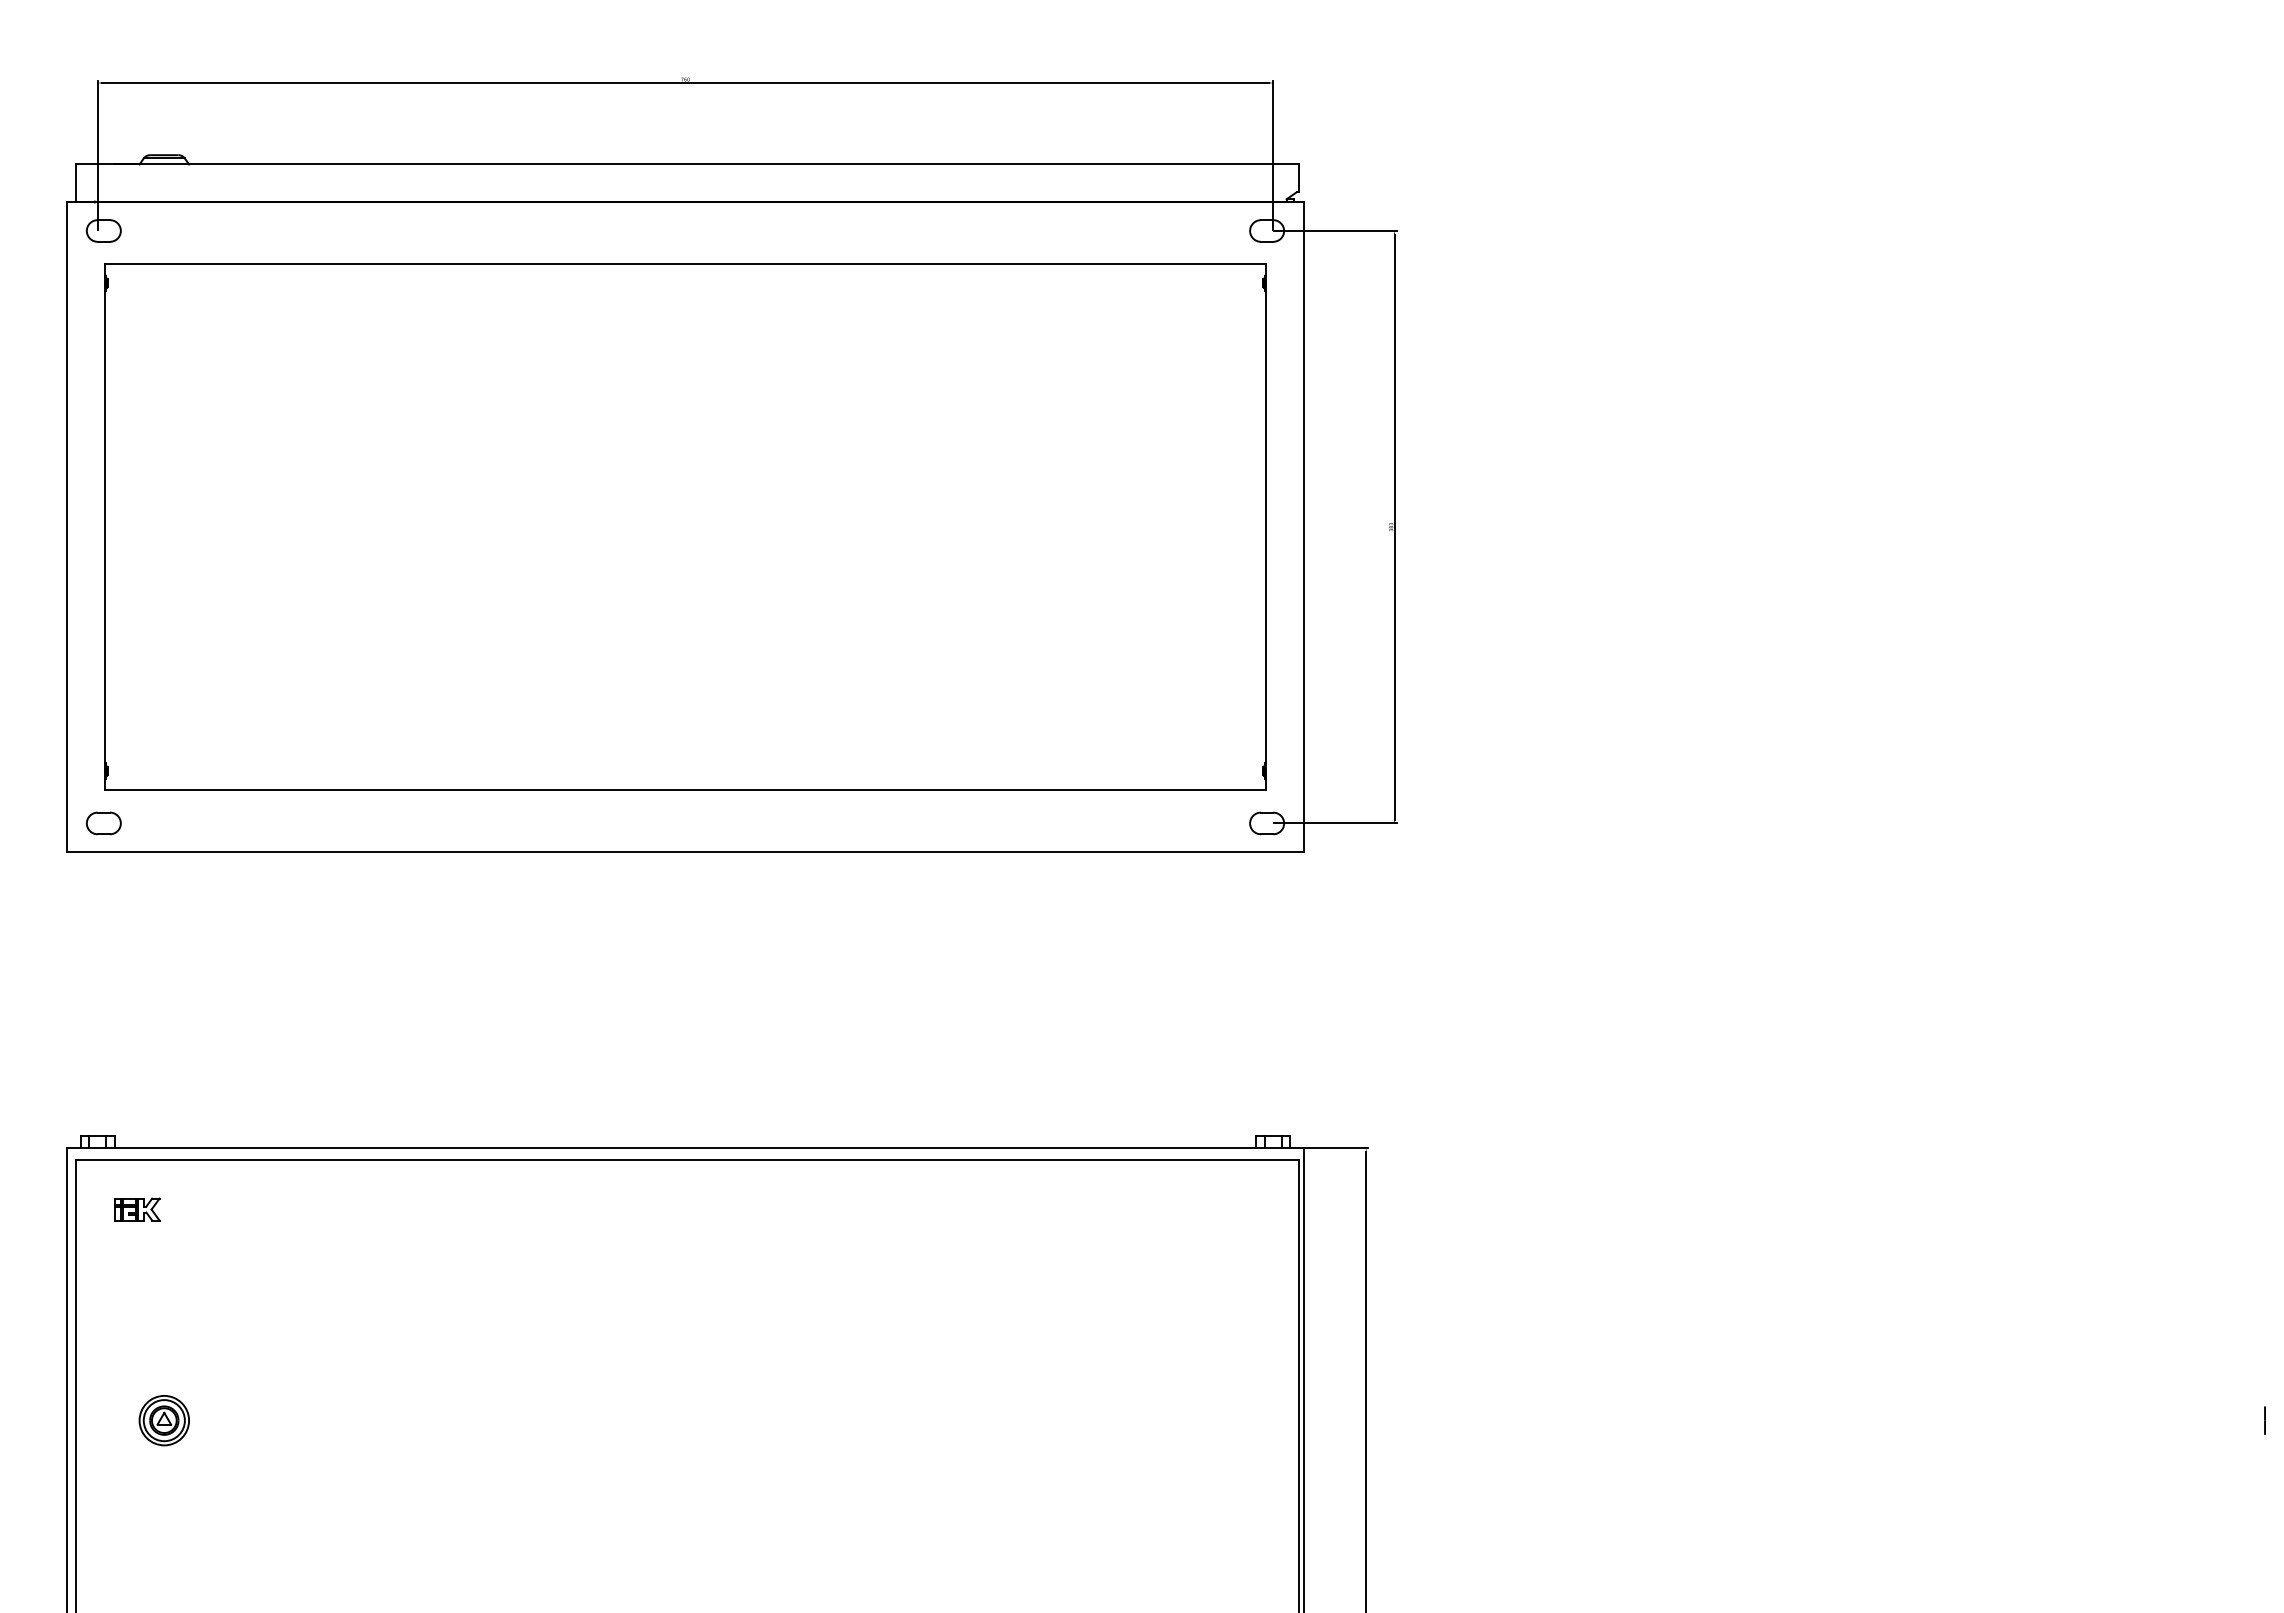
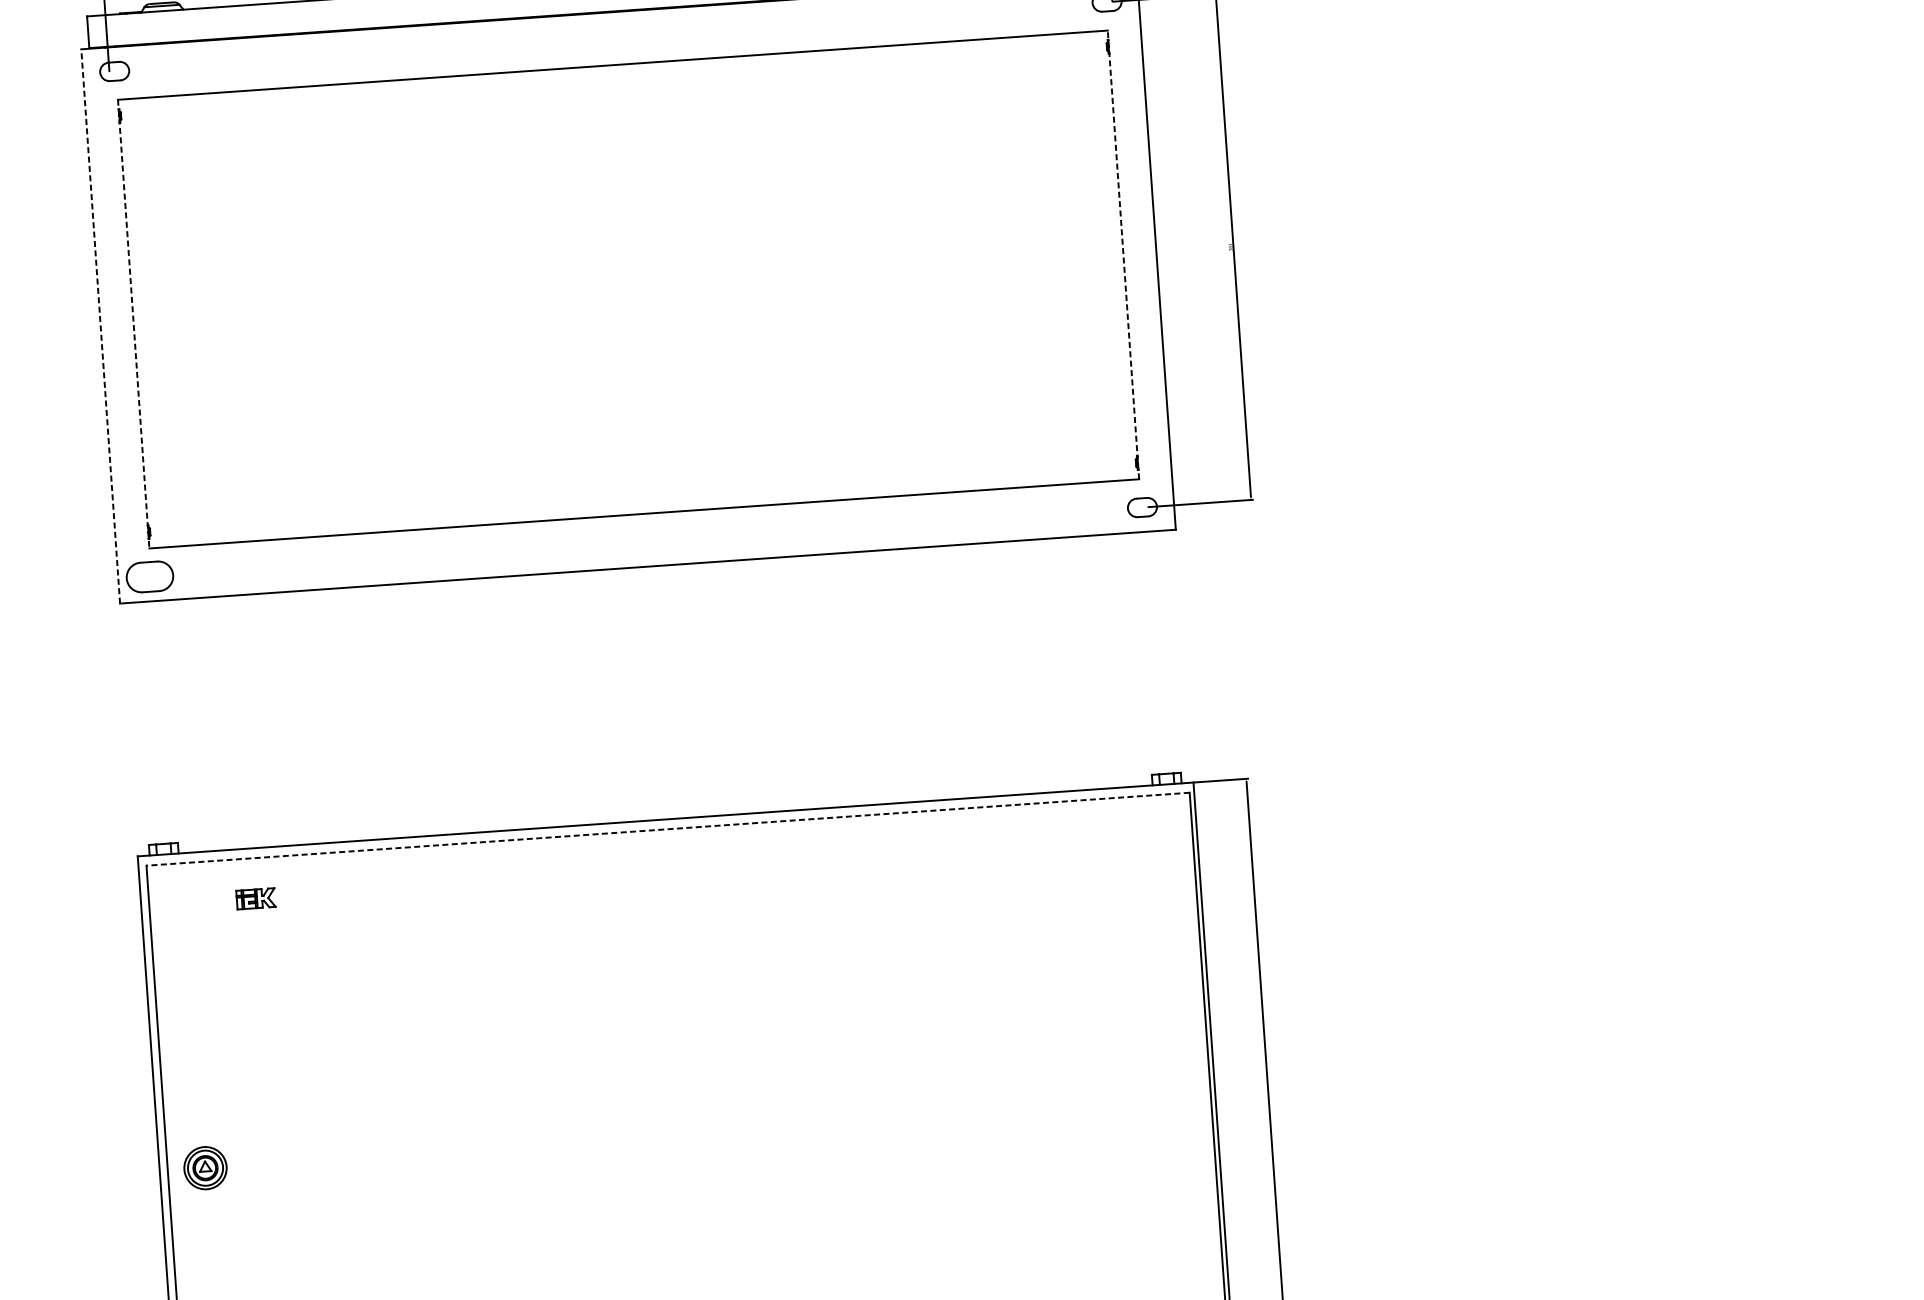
line: (66, 527) -> (100, 326), solid -> dashed
line: (105, 527) -> (133, 324), solid -> dashed
line: (1265, 527) -> (1123, 255), solid -> dashed
part: (103, 823) -> (149, 577), size x1.6
line: (687, 1159) -> (668, 828), solid -> dashed
part: (137, 1209) -> (256, 898), moved
part: (163, 1420) -> (204, 1168), moved

